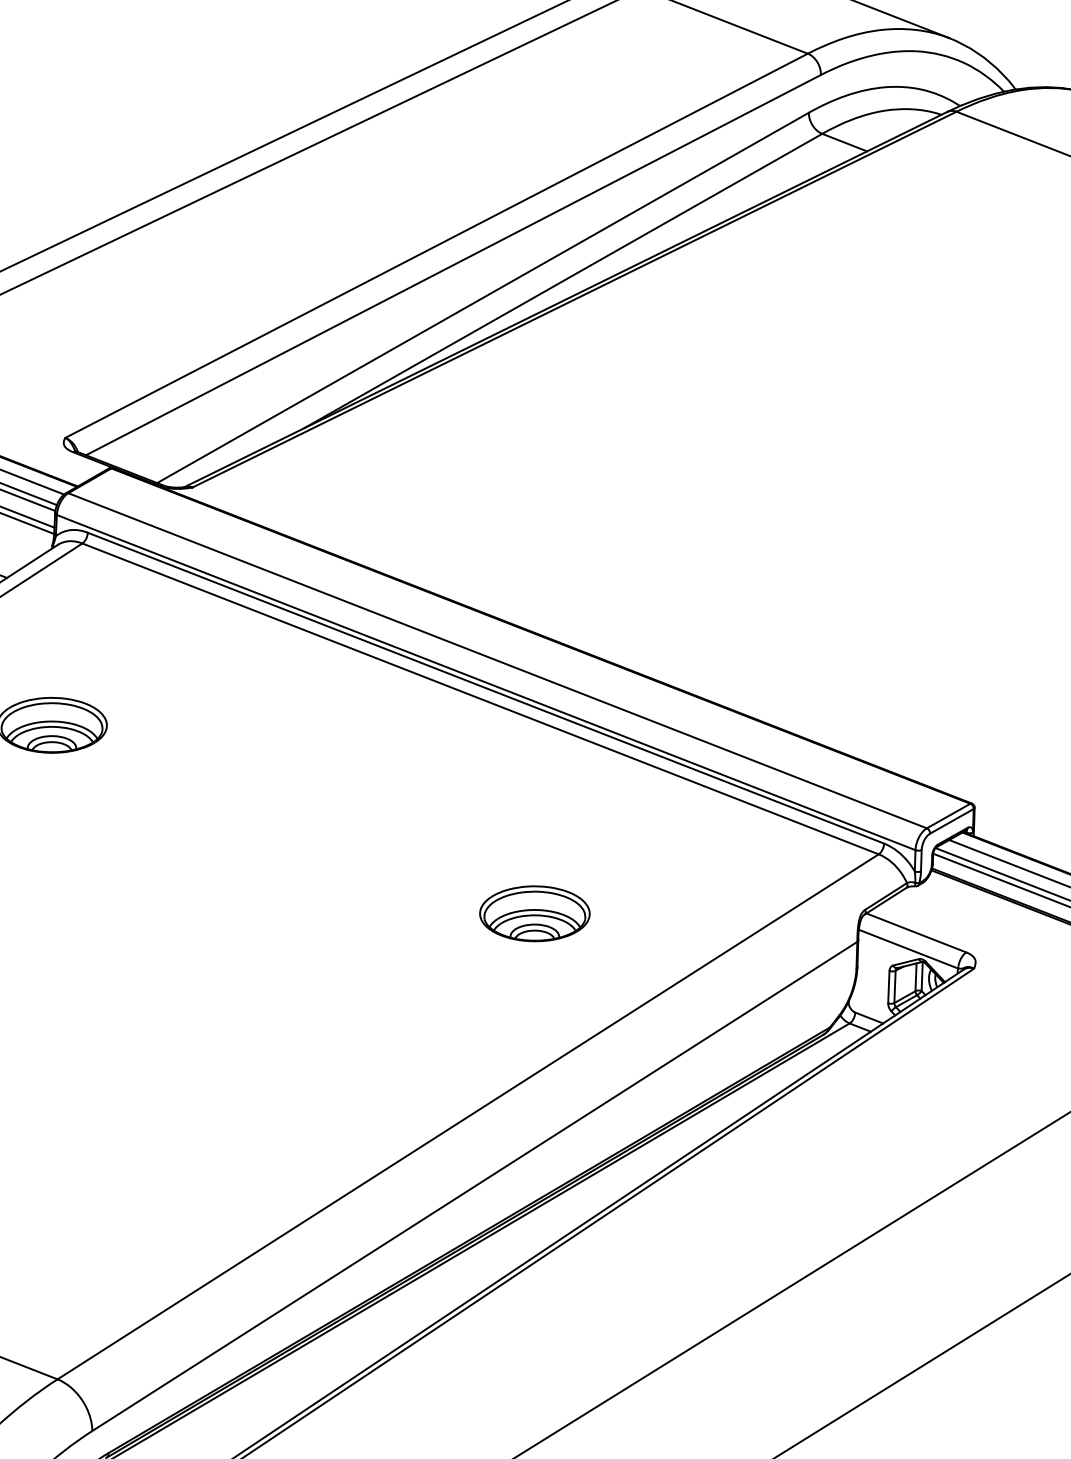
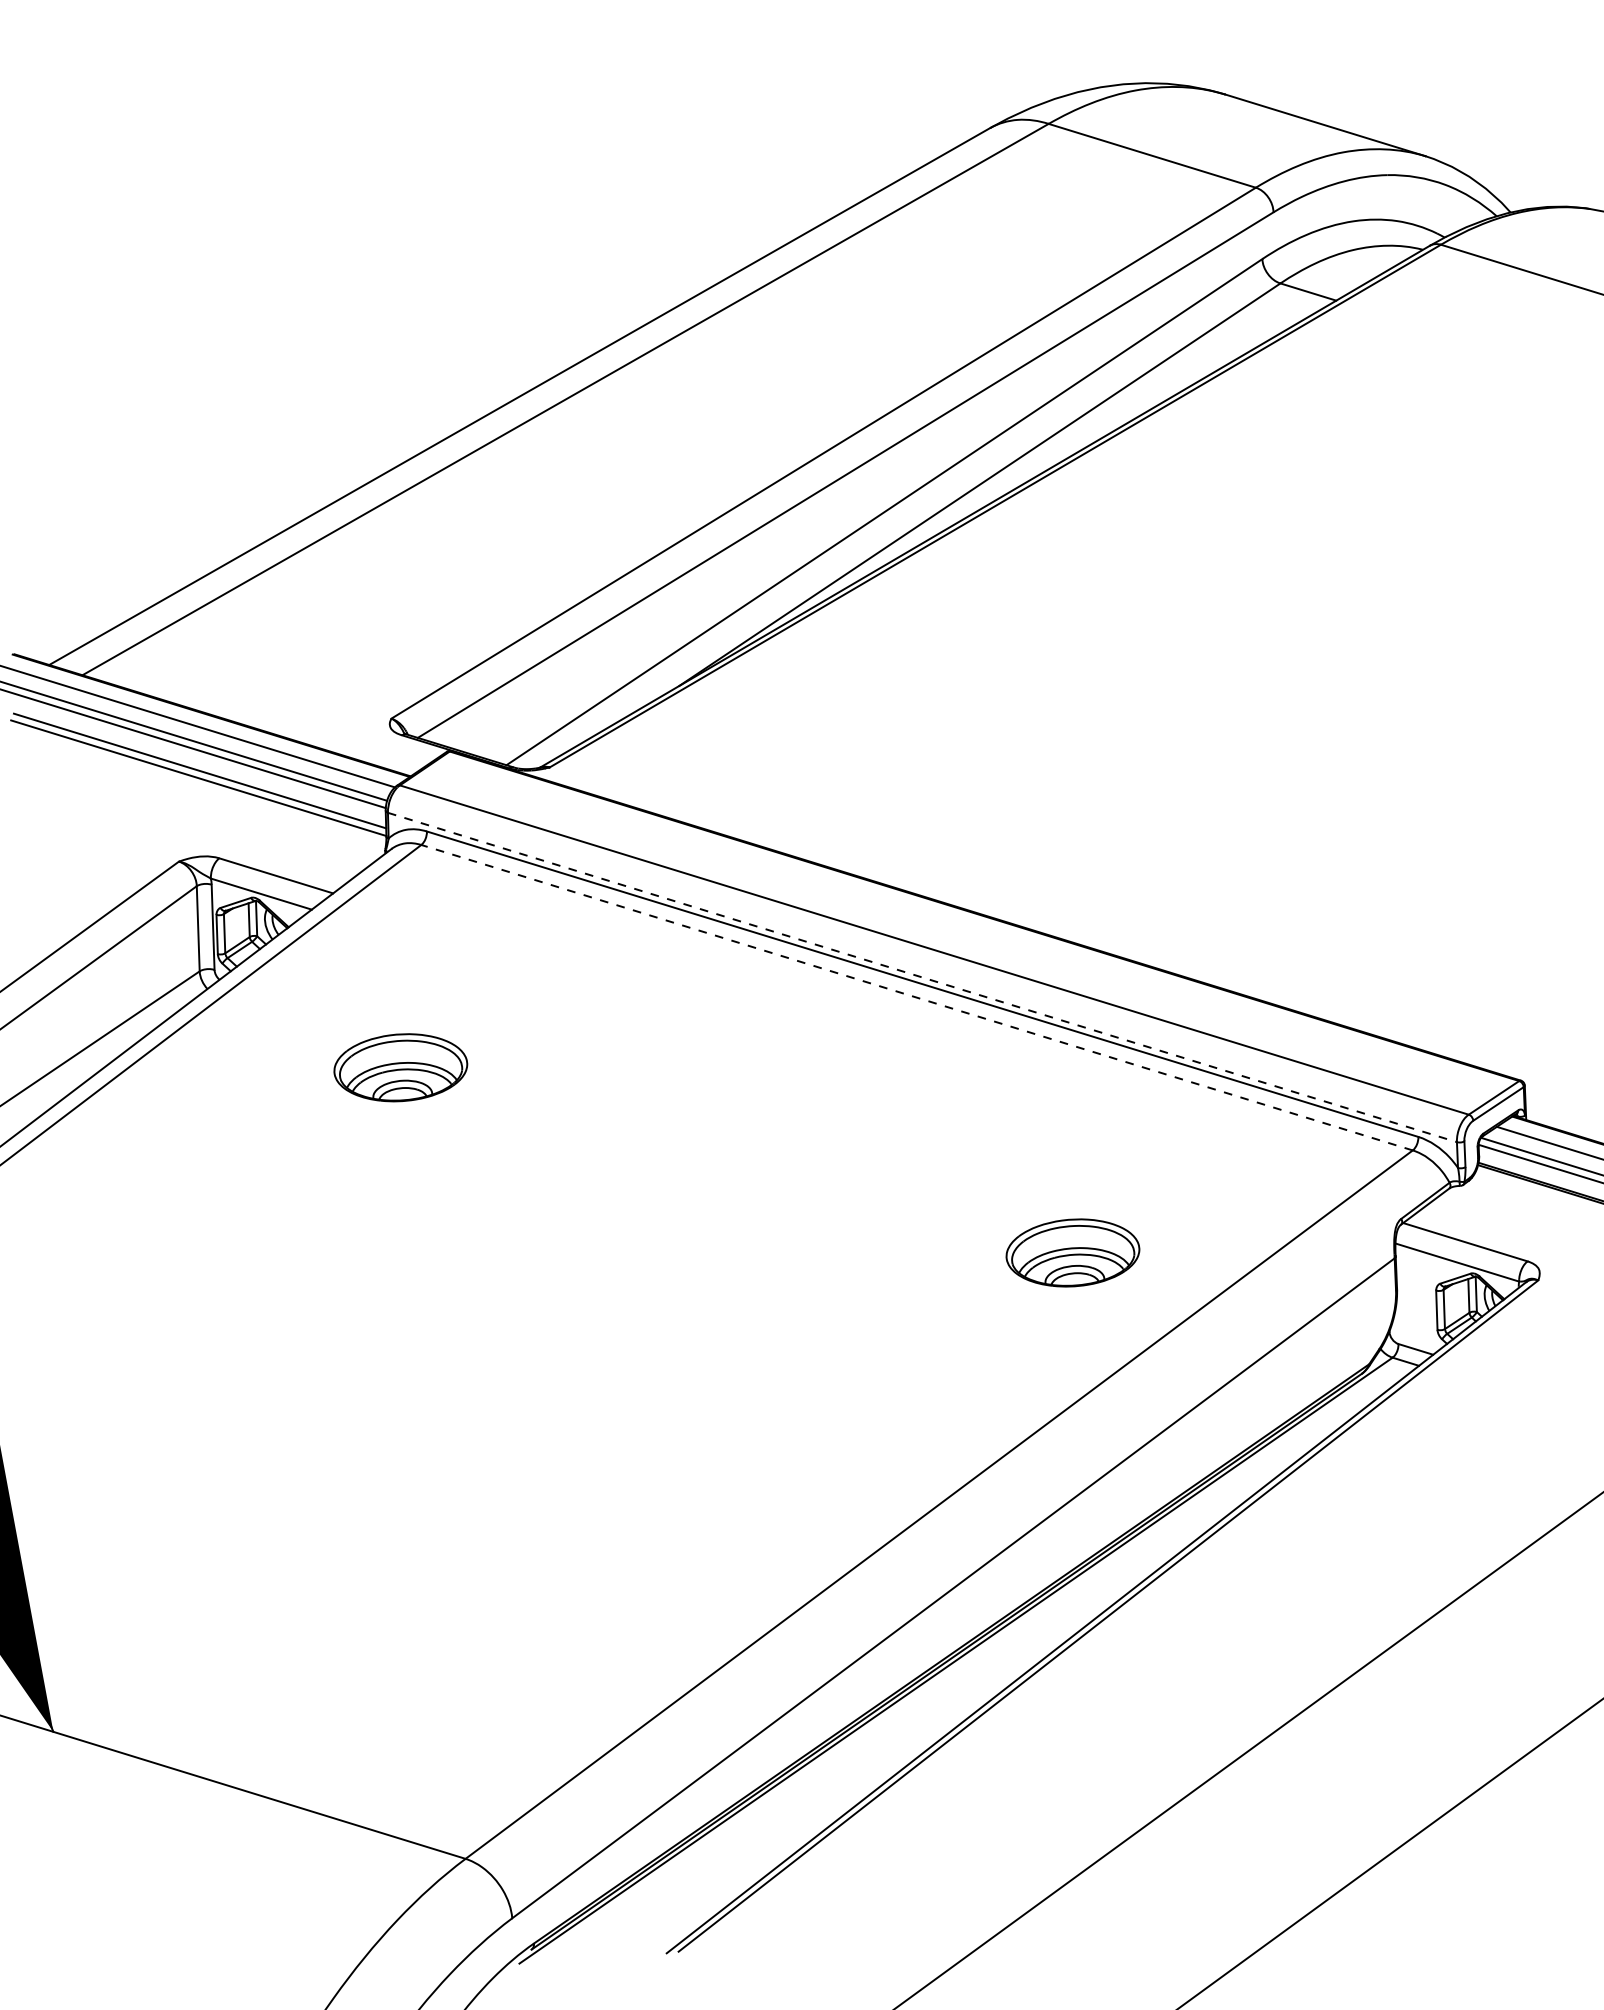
line: (486, 682) -> (922, 977), solid -> dashed
line: (480, 698) -> (917, 997), solid -> dashed
part: (534, 913) -> (1072, 1252), moved

